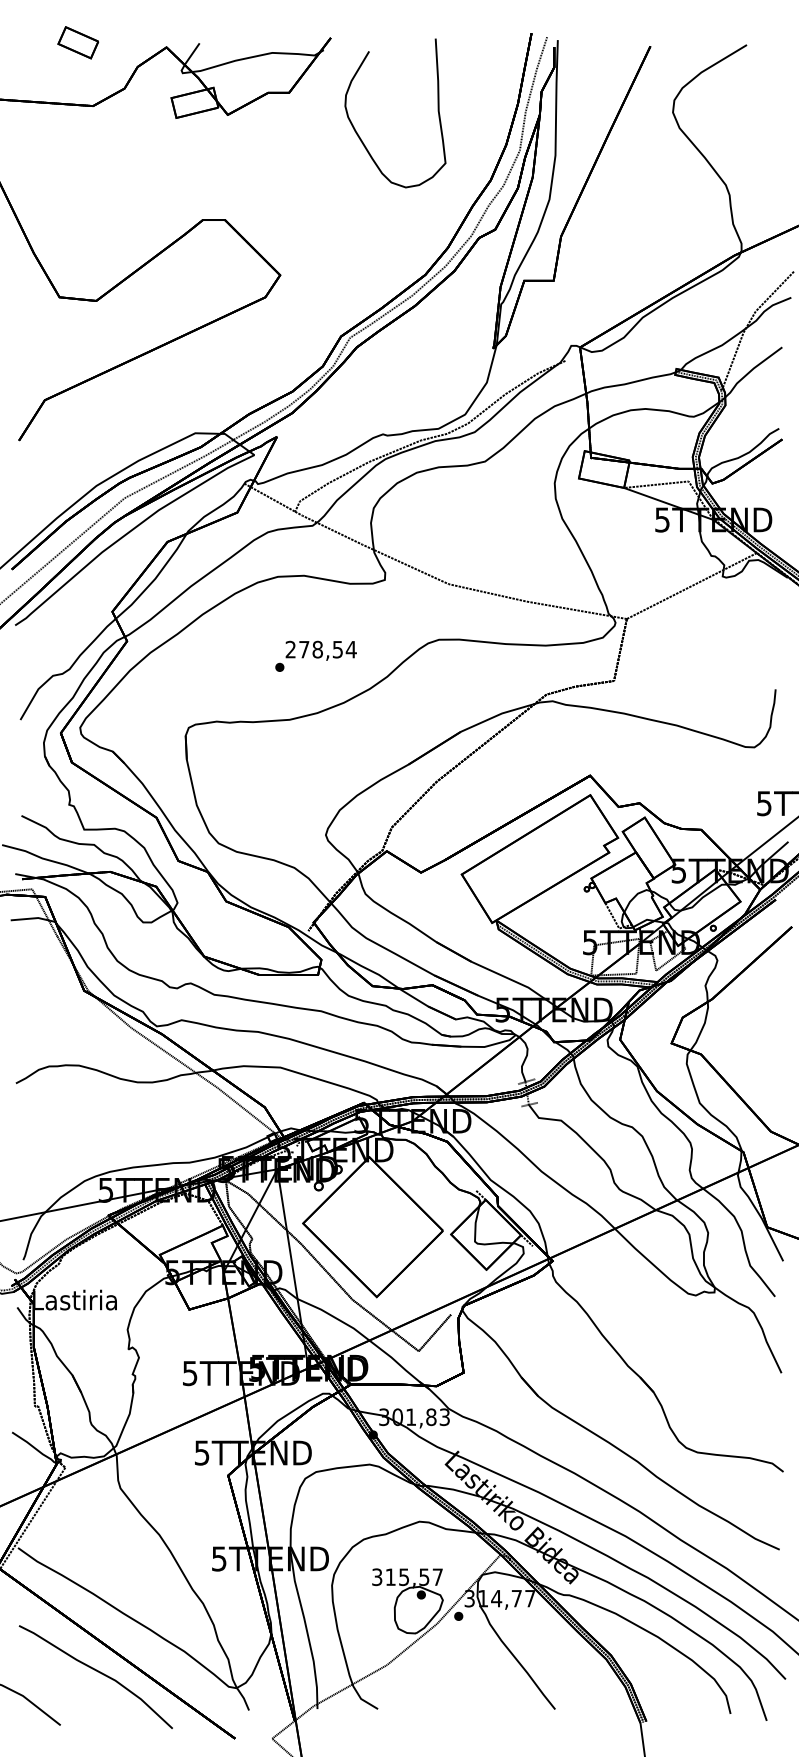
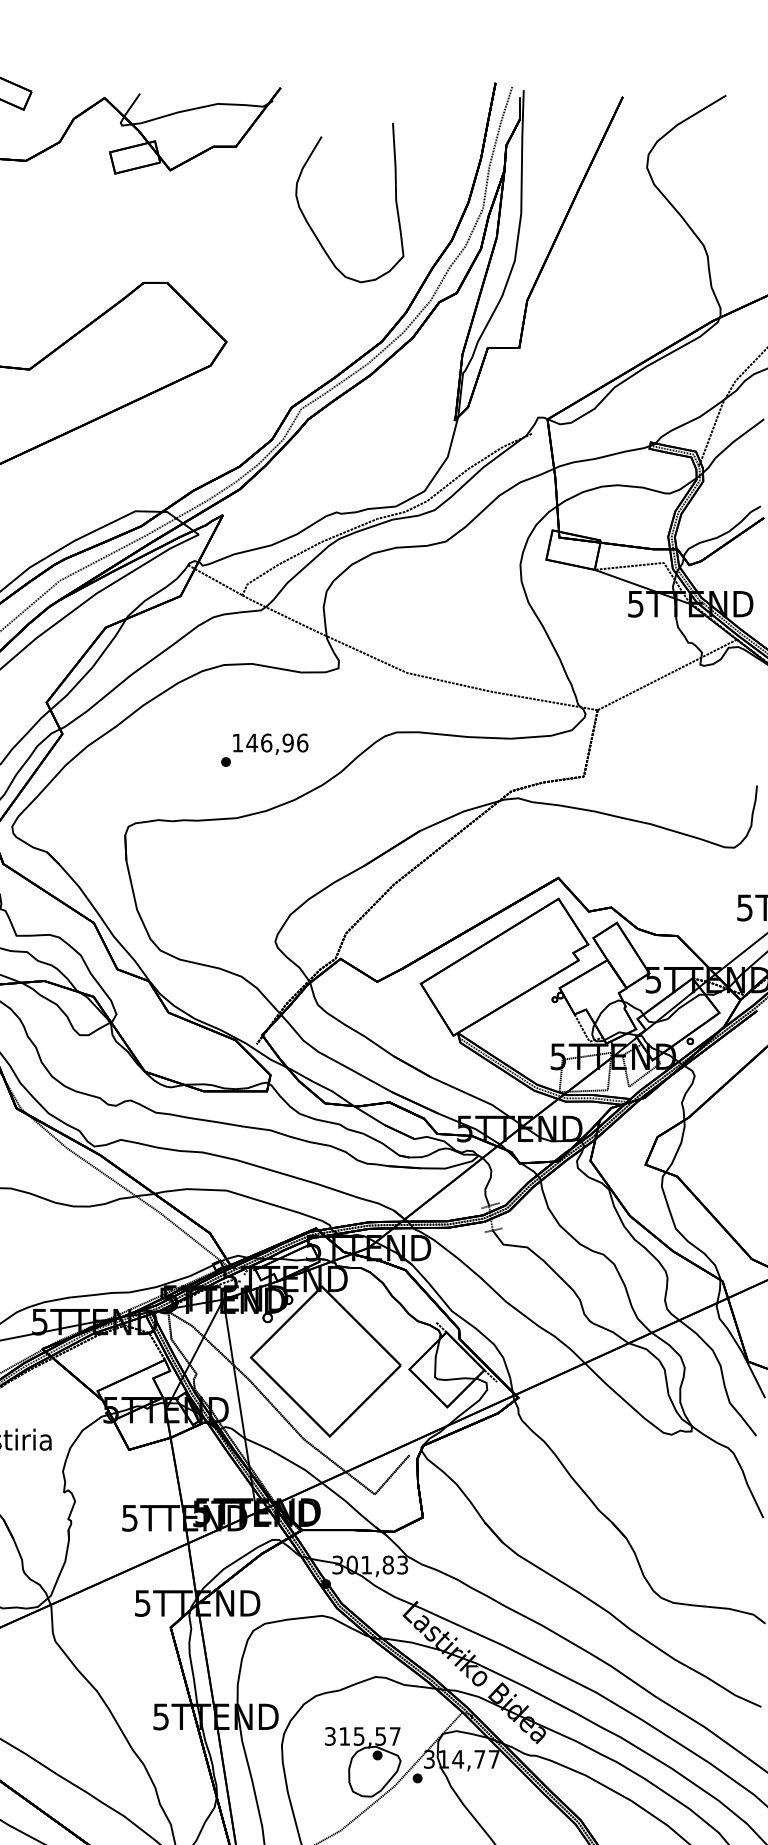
curve: (437, 111) -> (394, 200), moved
text: (320, 649) -> (269, 742), 278,54 -> 146,96

